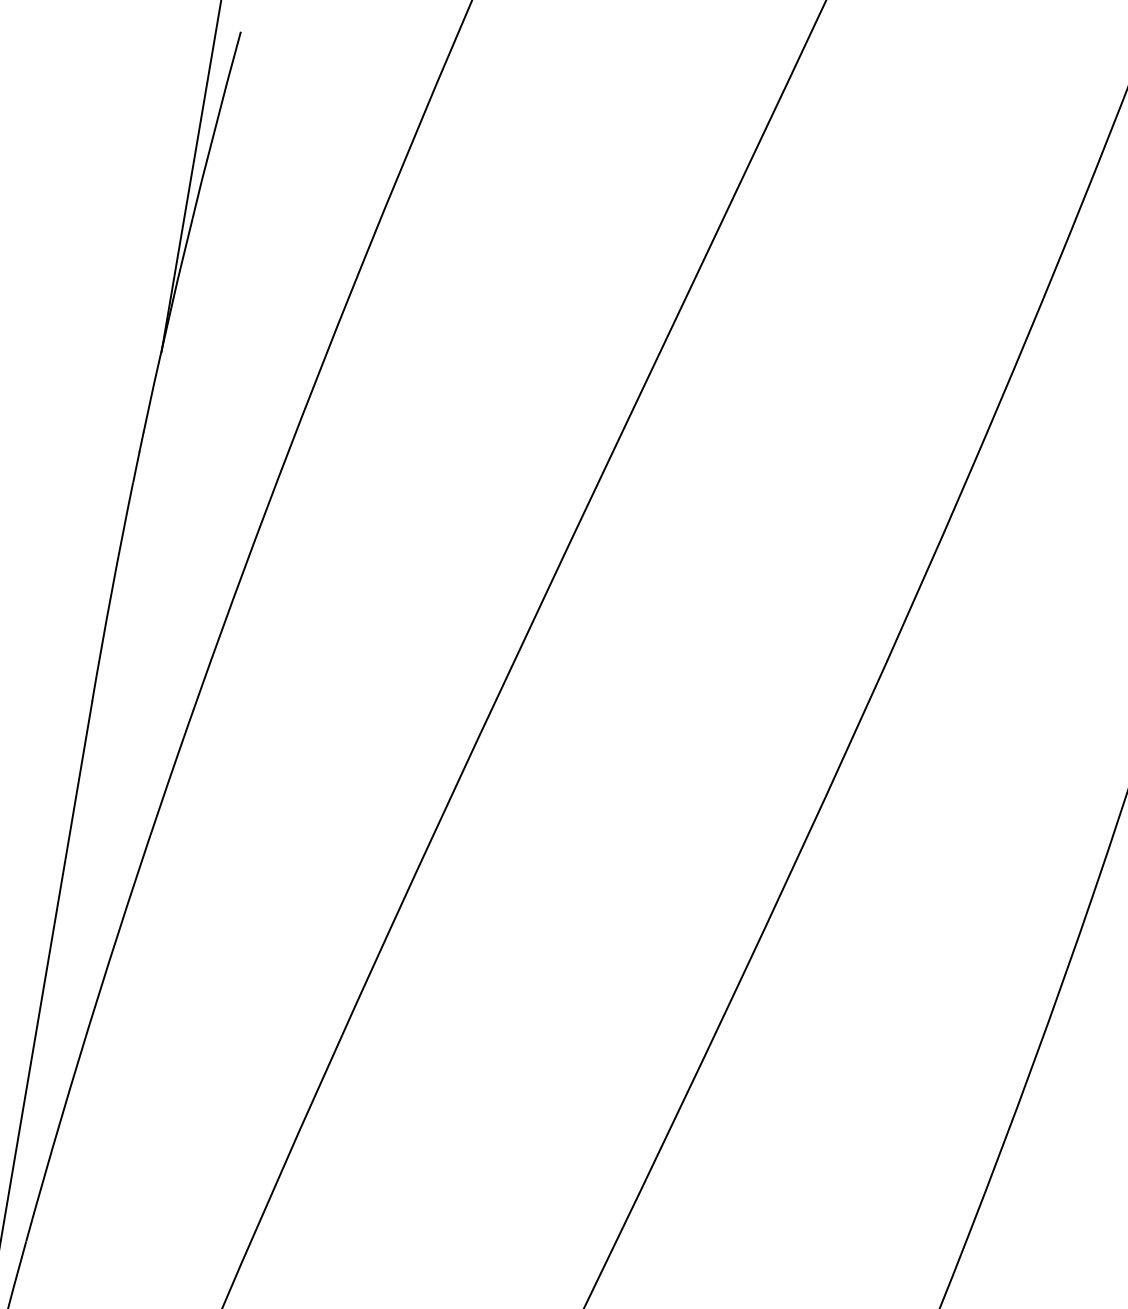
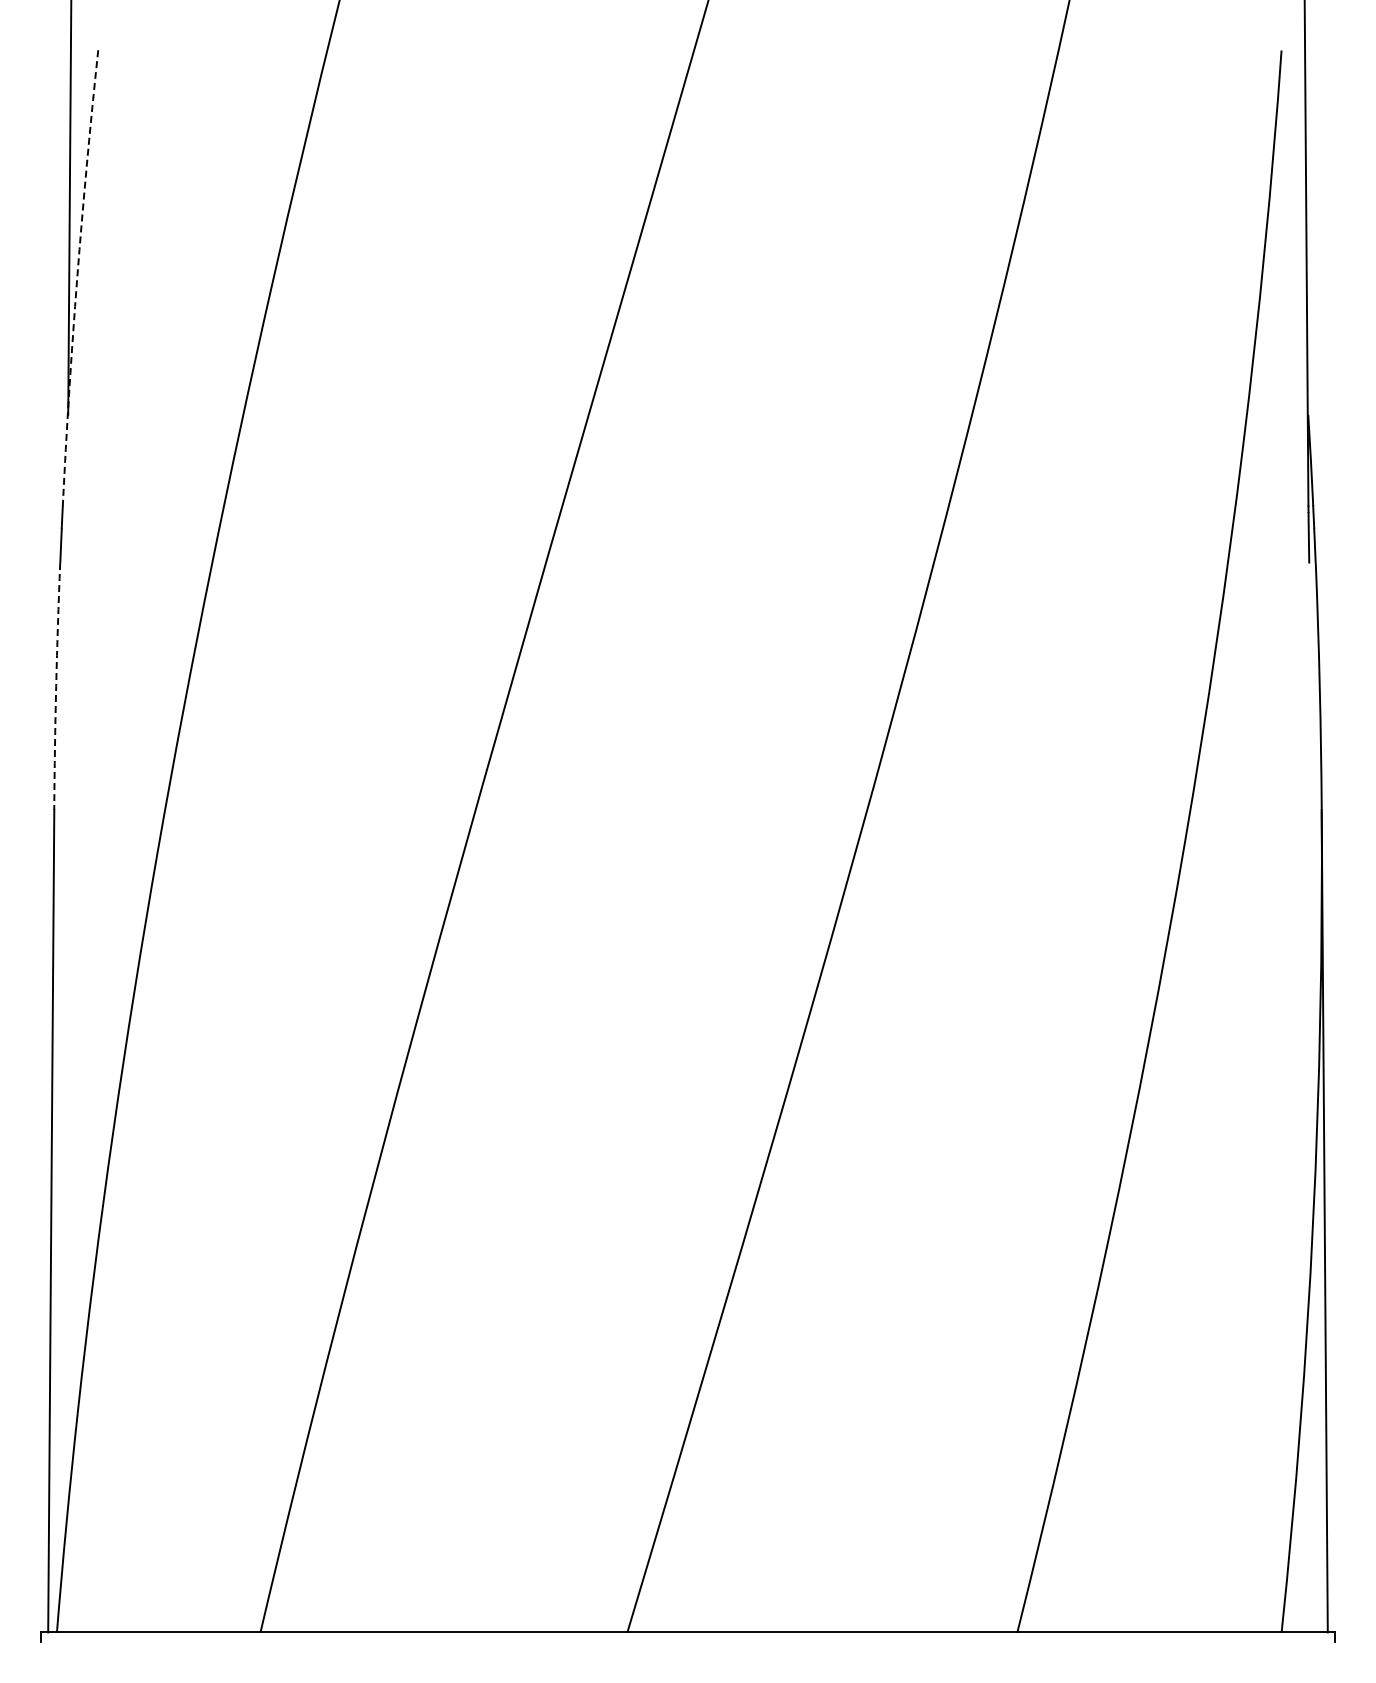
arc: (189, 231) -> (77, 278), solid -> dashed
arc: (112, 591) -> (56, 686), solid -> dashed

